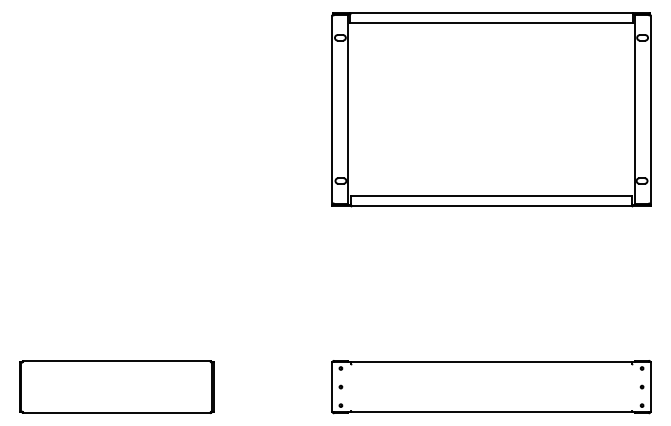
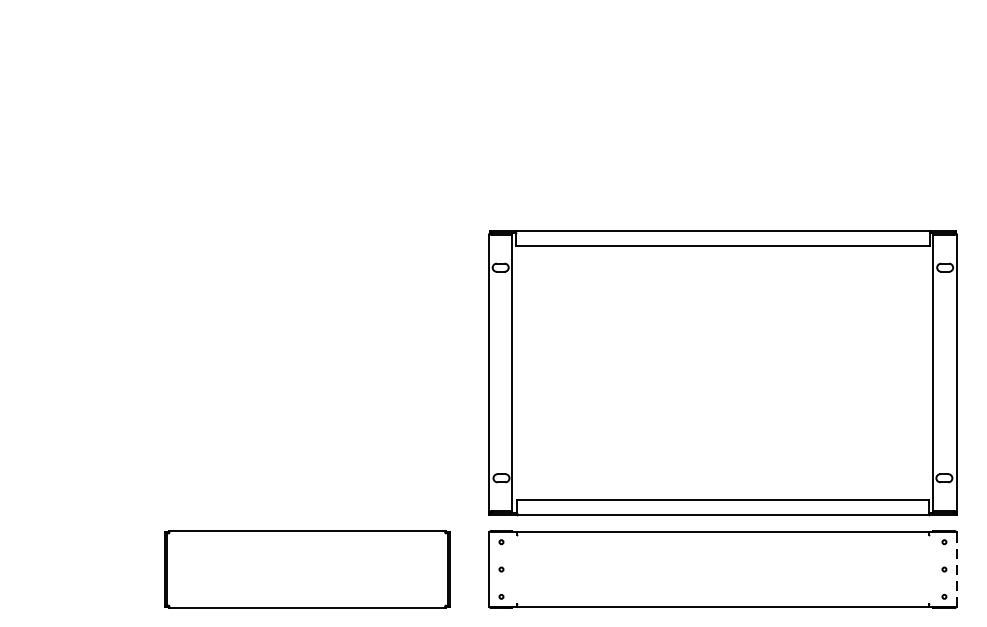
part: (491, 109) -> (722, 373), moved
part: (116, 386) -> (306, 568), moved
line: (650, 387) -> (956, 570), solid -> dashed

